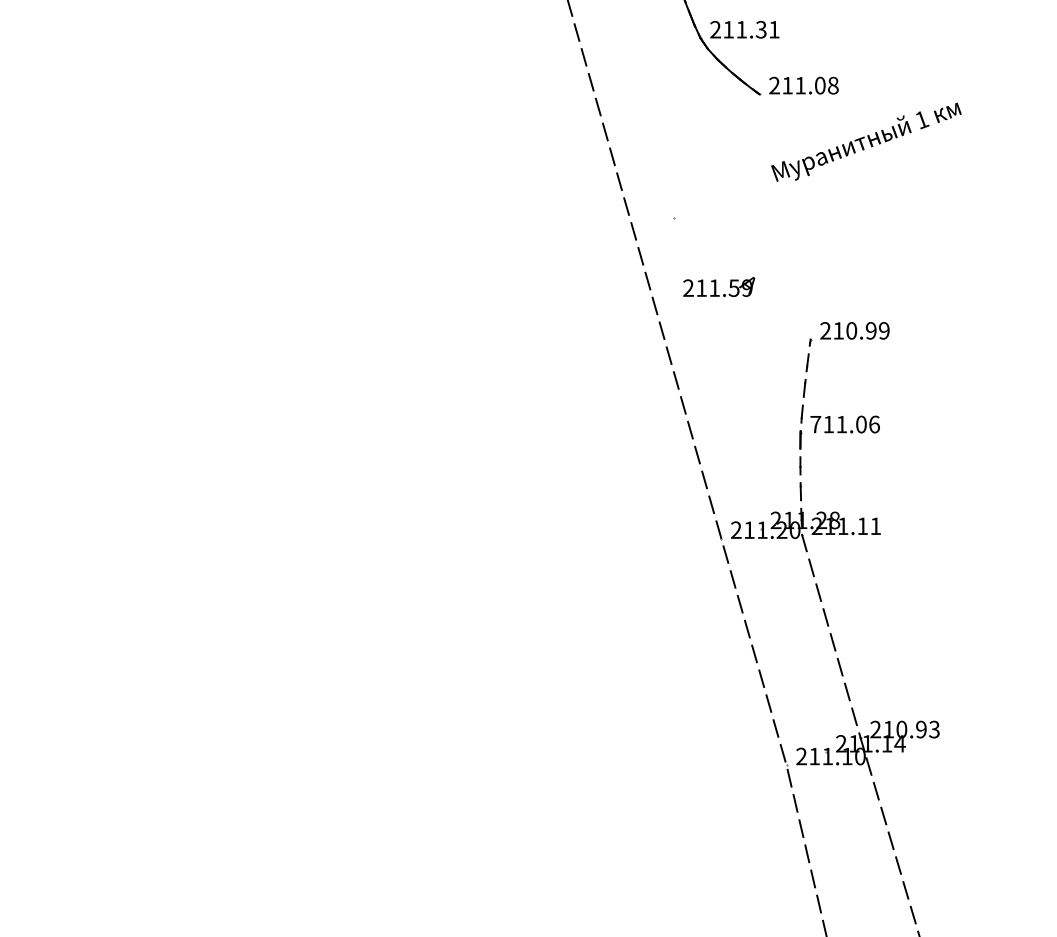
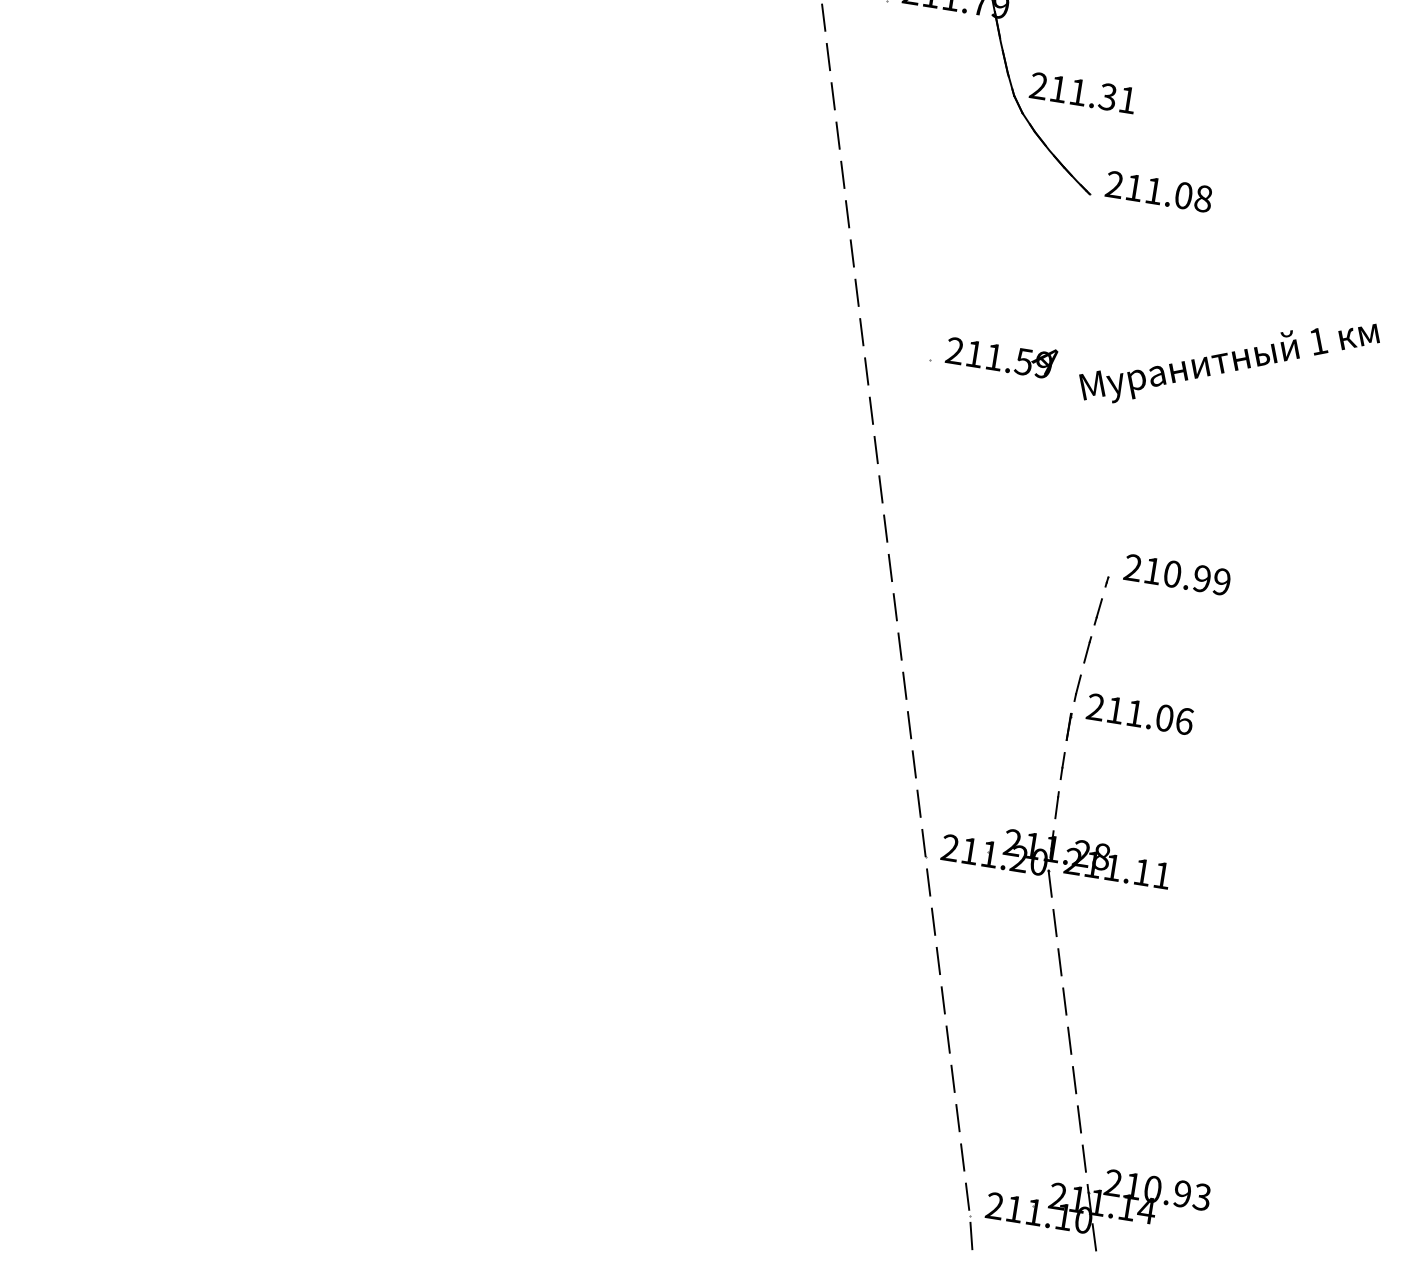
text: (866, 141) -> (1229, 360), moved
text: (719, 286) -> (1002, 355), moved
text: (815, 424) -> (1095, 707), 711.06 -> 211.06

